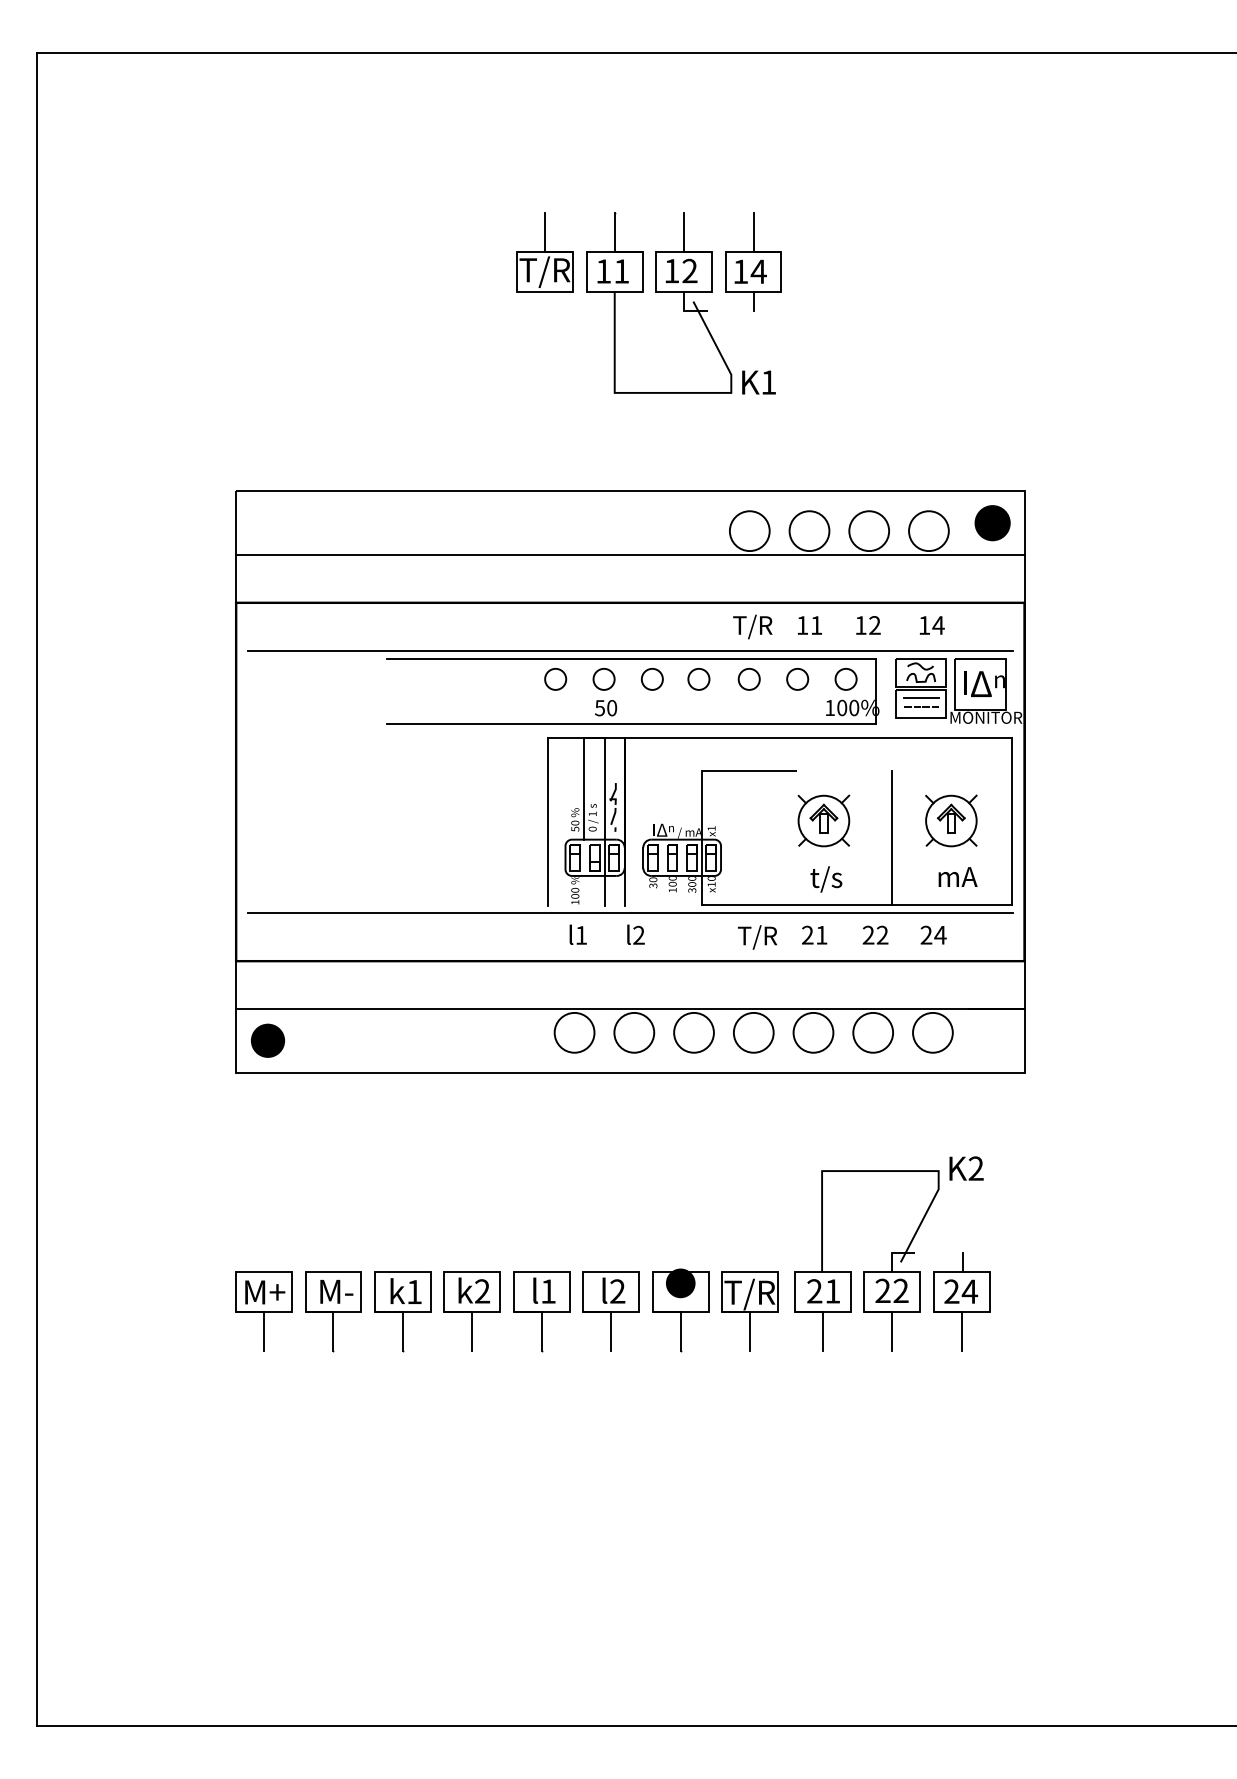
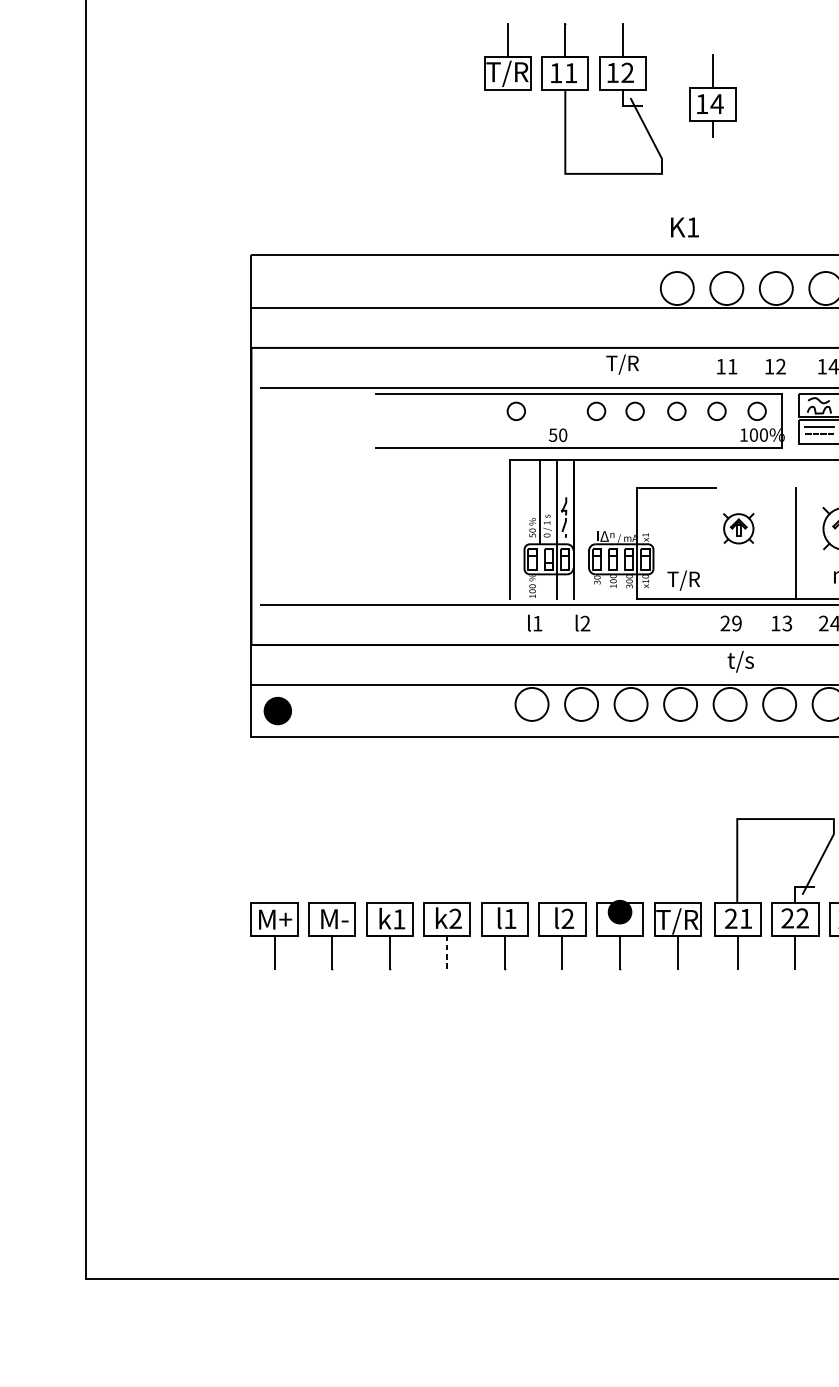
part: (753, 261) -> (712, 95), moved
text: (758, 382) -> (684, 227), moved
text: (752, 626) -> (622, 364), moved
part: (603, 679) -> (556, 411), removed
part: (823, 820) -> (738, 528), size x0.7
text: (826, 879) -> (740, 661), moved
text: (821, 934) -> (736, 622), 21 -> 29
text: (875, 934) -> (781, 622), 22 -> 13
text: (757, 937) -> (683, 580), moved
line: (472, 1331) -> (447, 952), solid -> dashed

